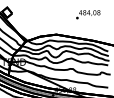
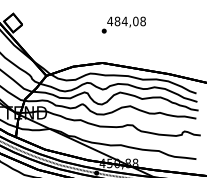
text: (88, 14) -> (124, 24), moved

